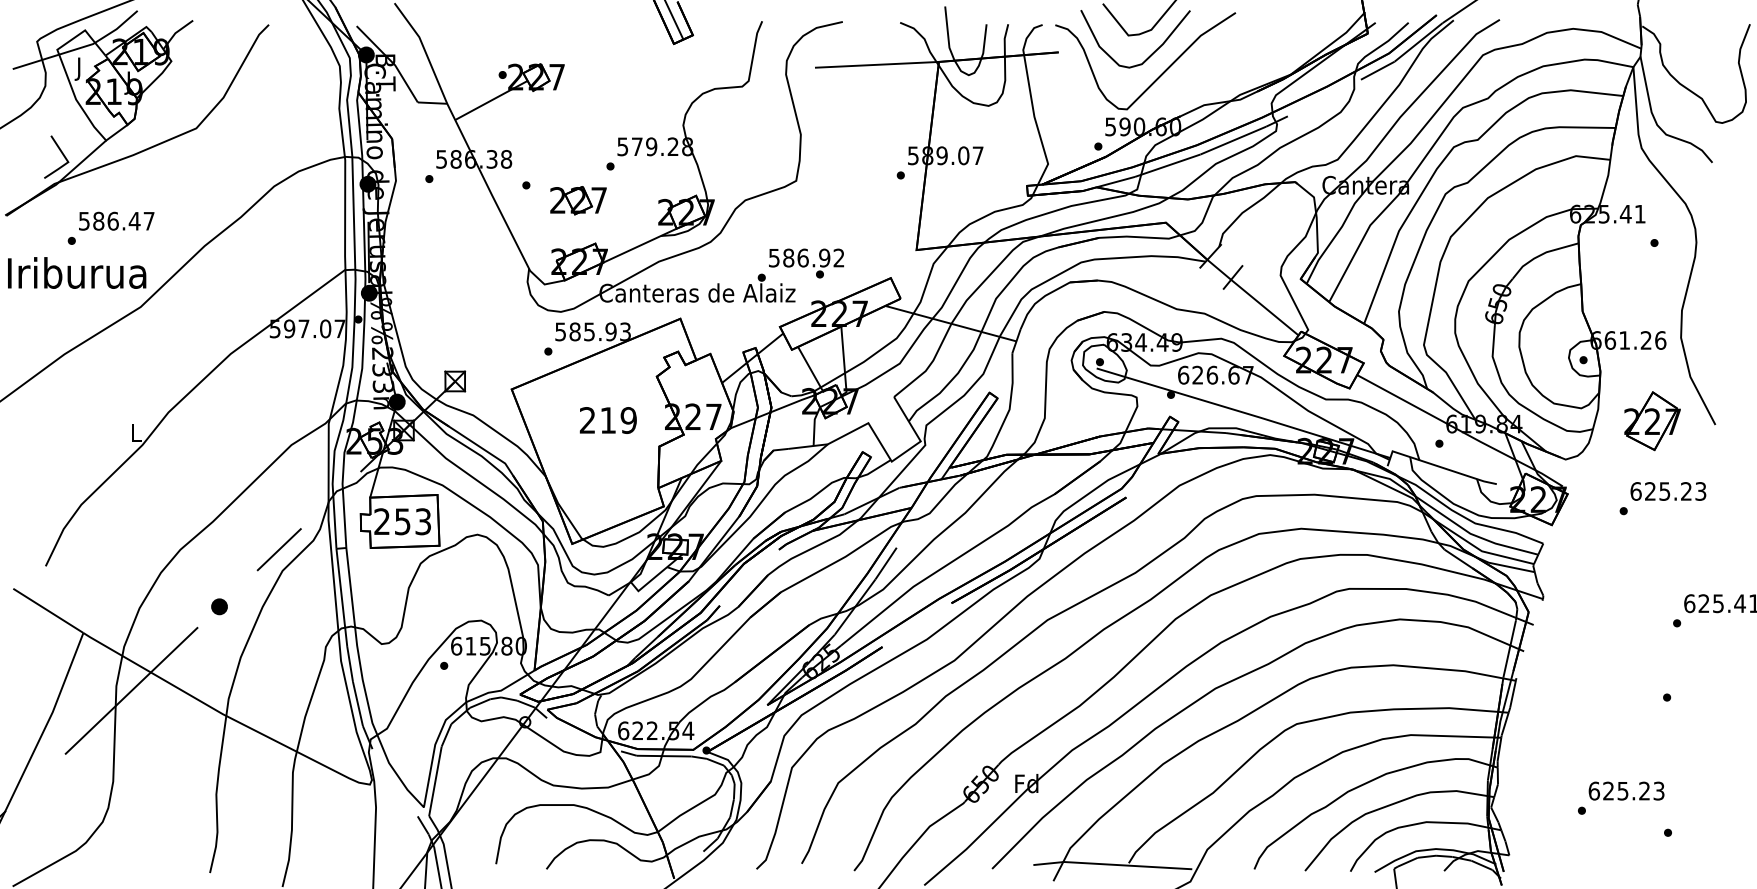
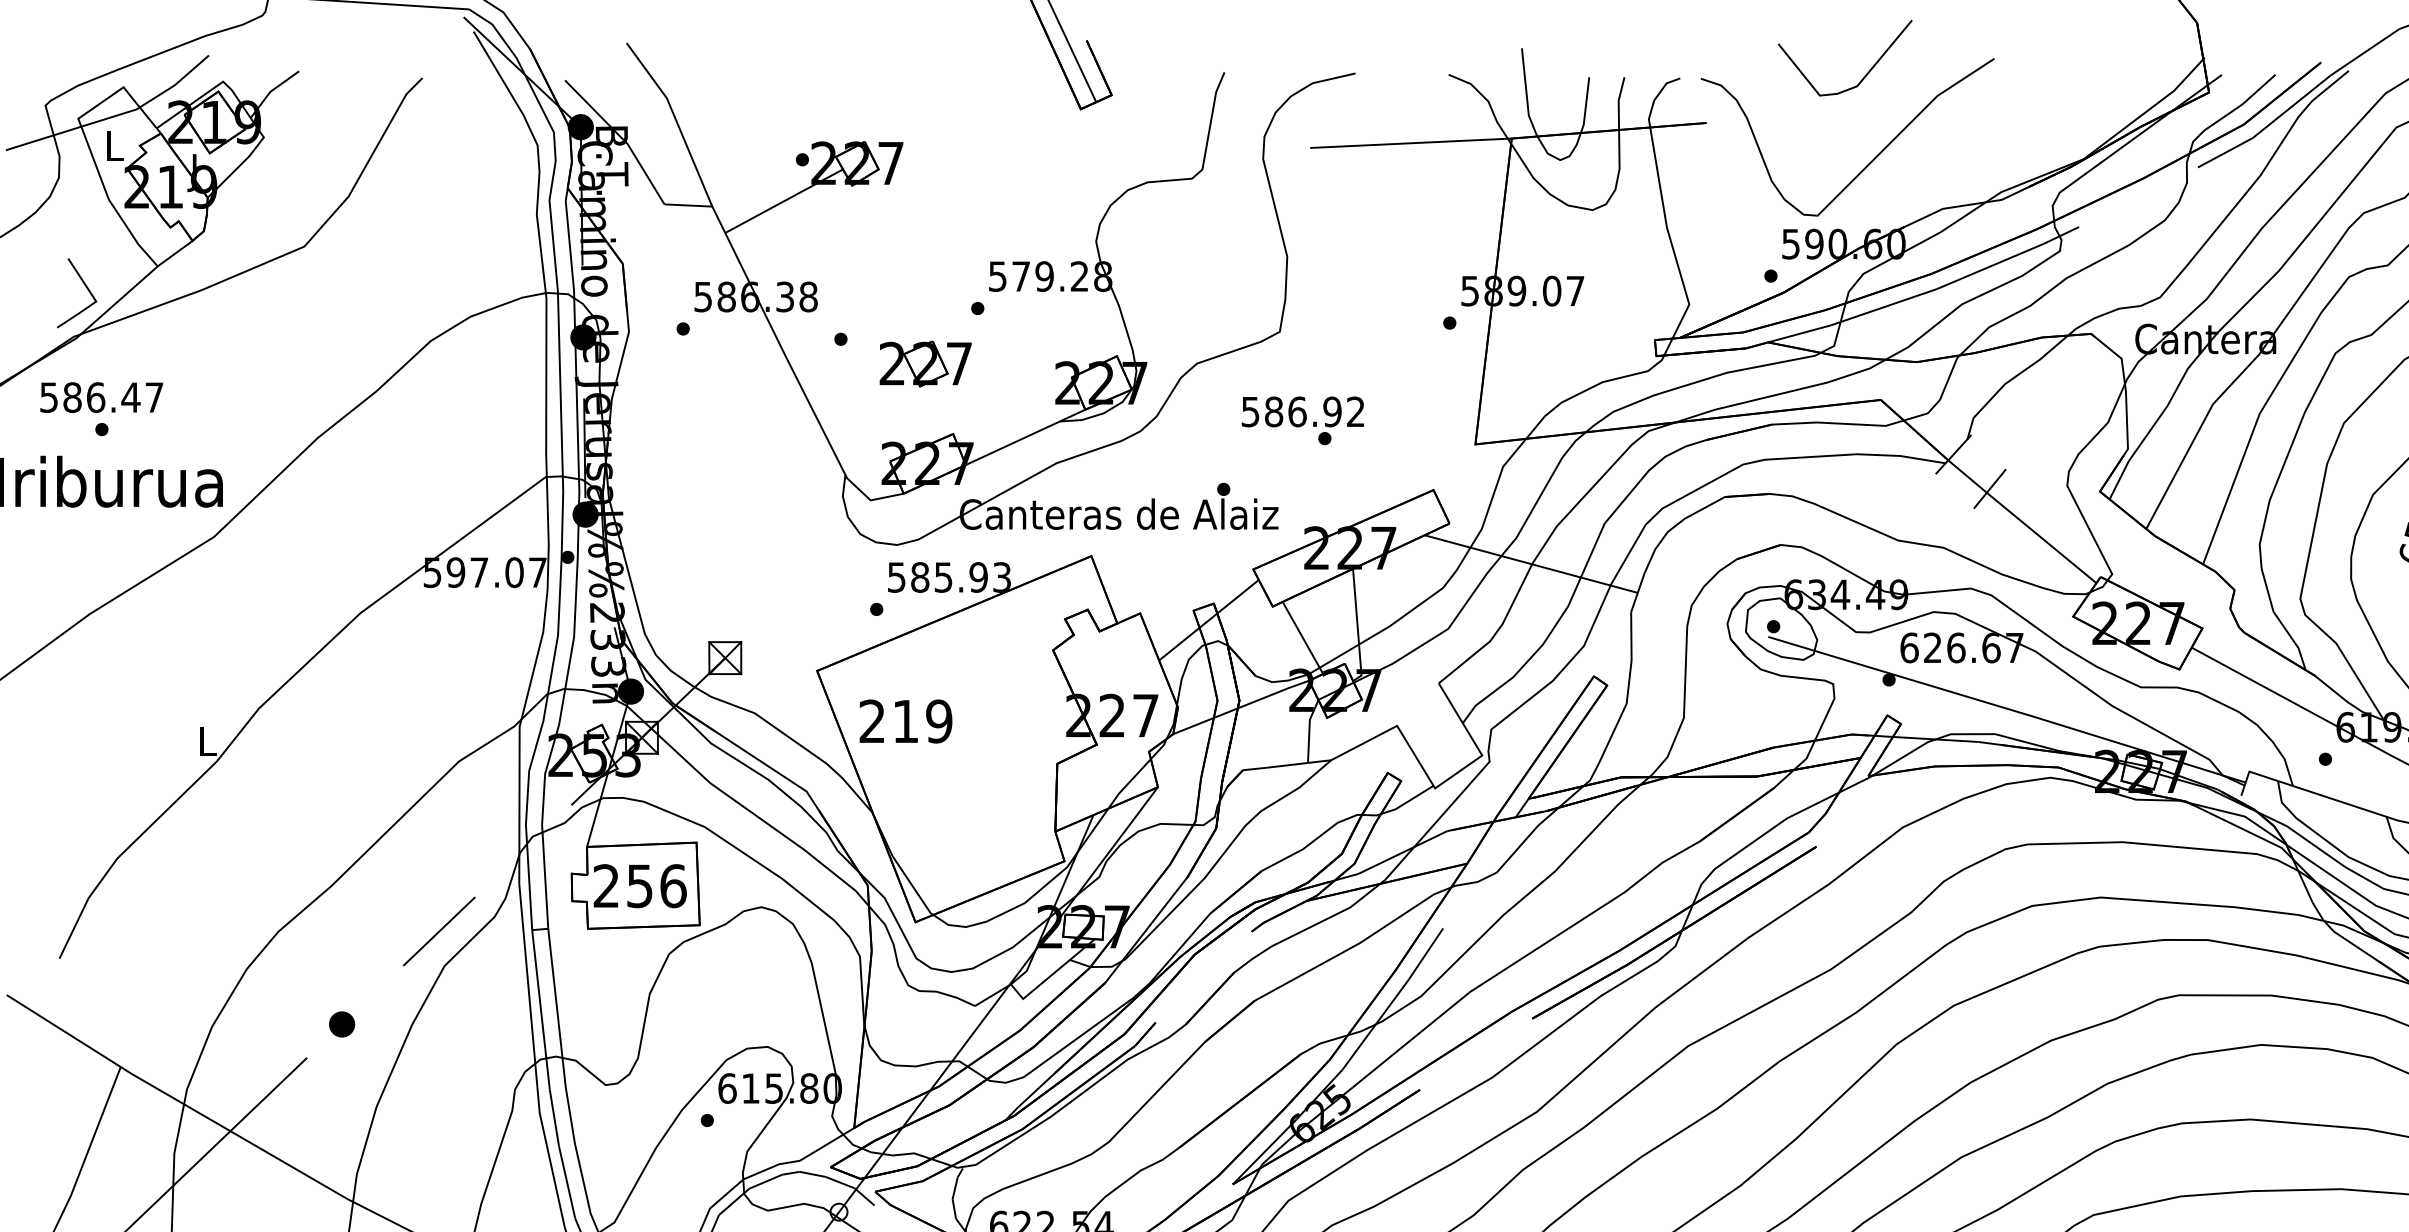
curve: (1150, 54) -> (1855, 126), removed
text: (79, 68) -> (114, 149), J -> L
text: (116, 220) -> (101, 396), moved
text: (806, 263) -> (1302, 420), moved
text: (607, 420) -> (904, 721), moved
text: (423, 521) -> (673, 885), 253 -> 256

